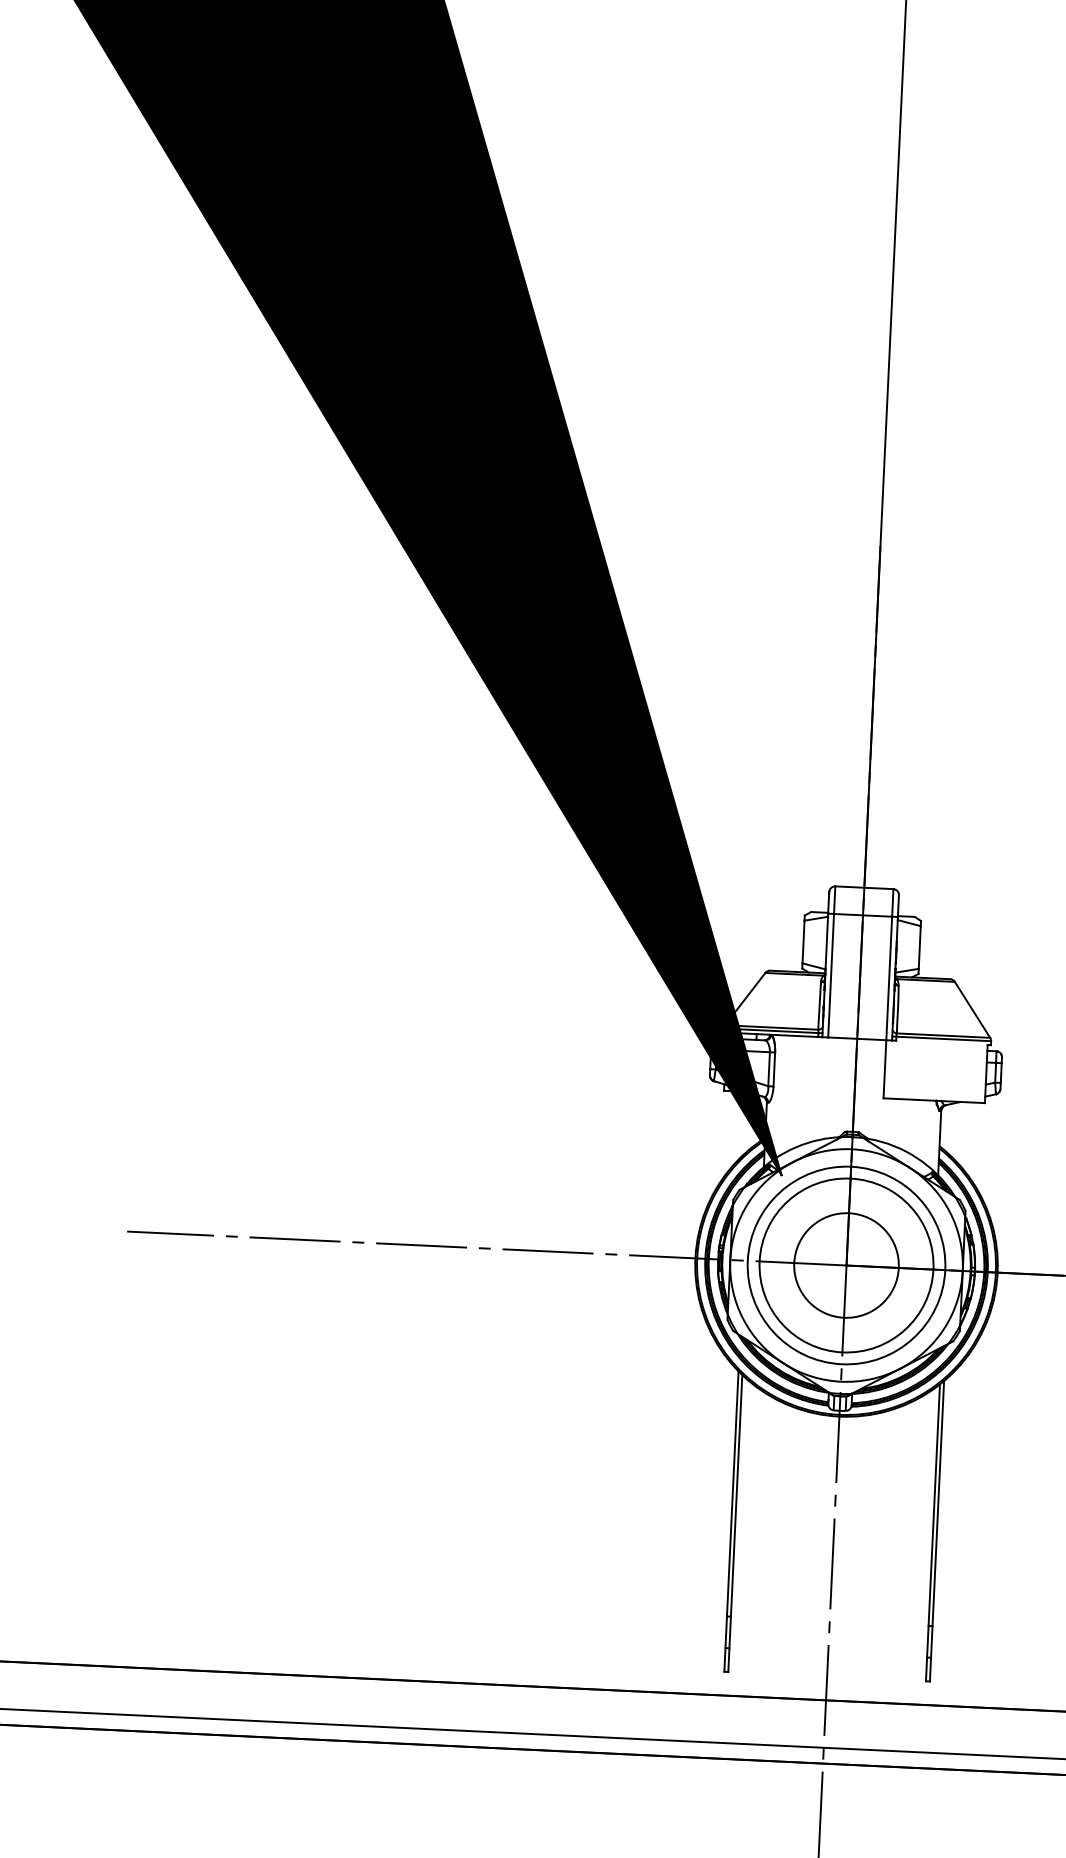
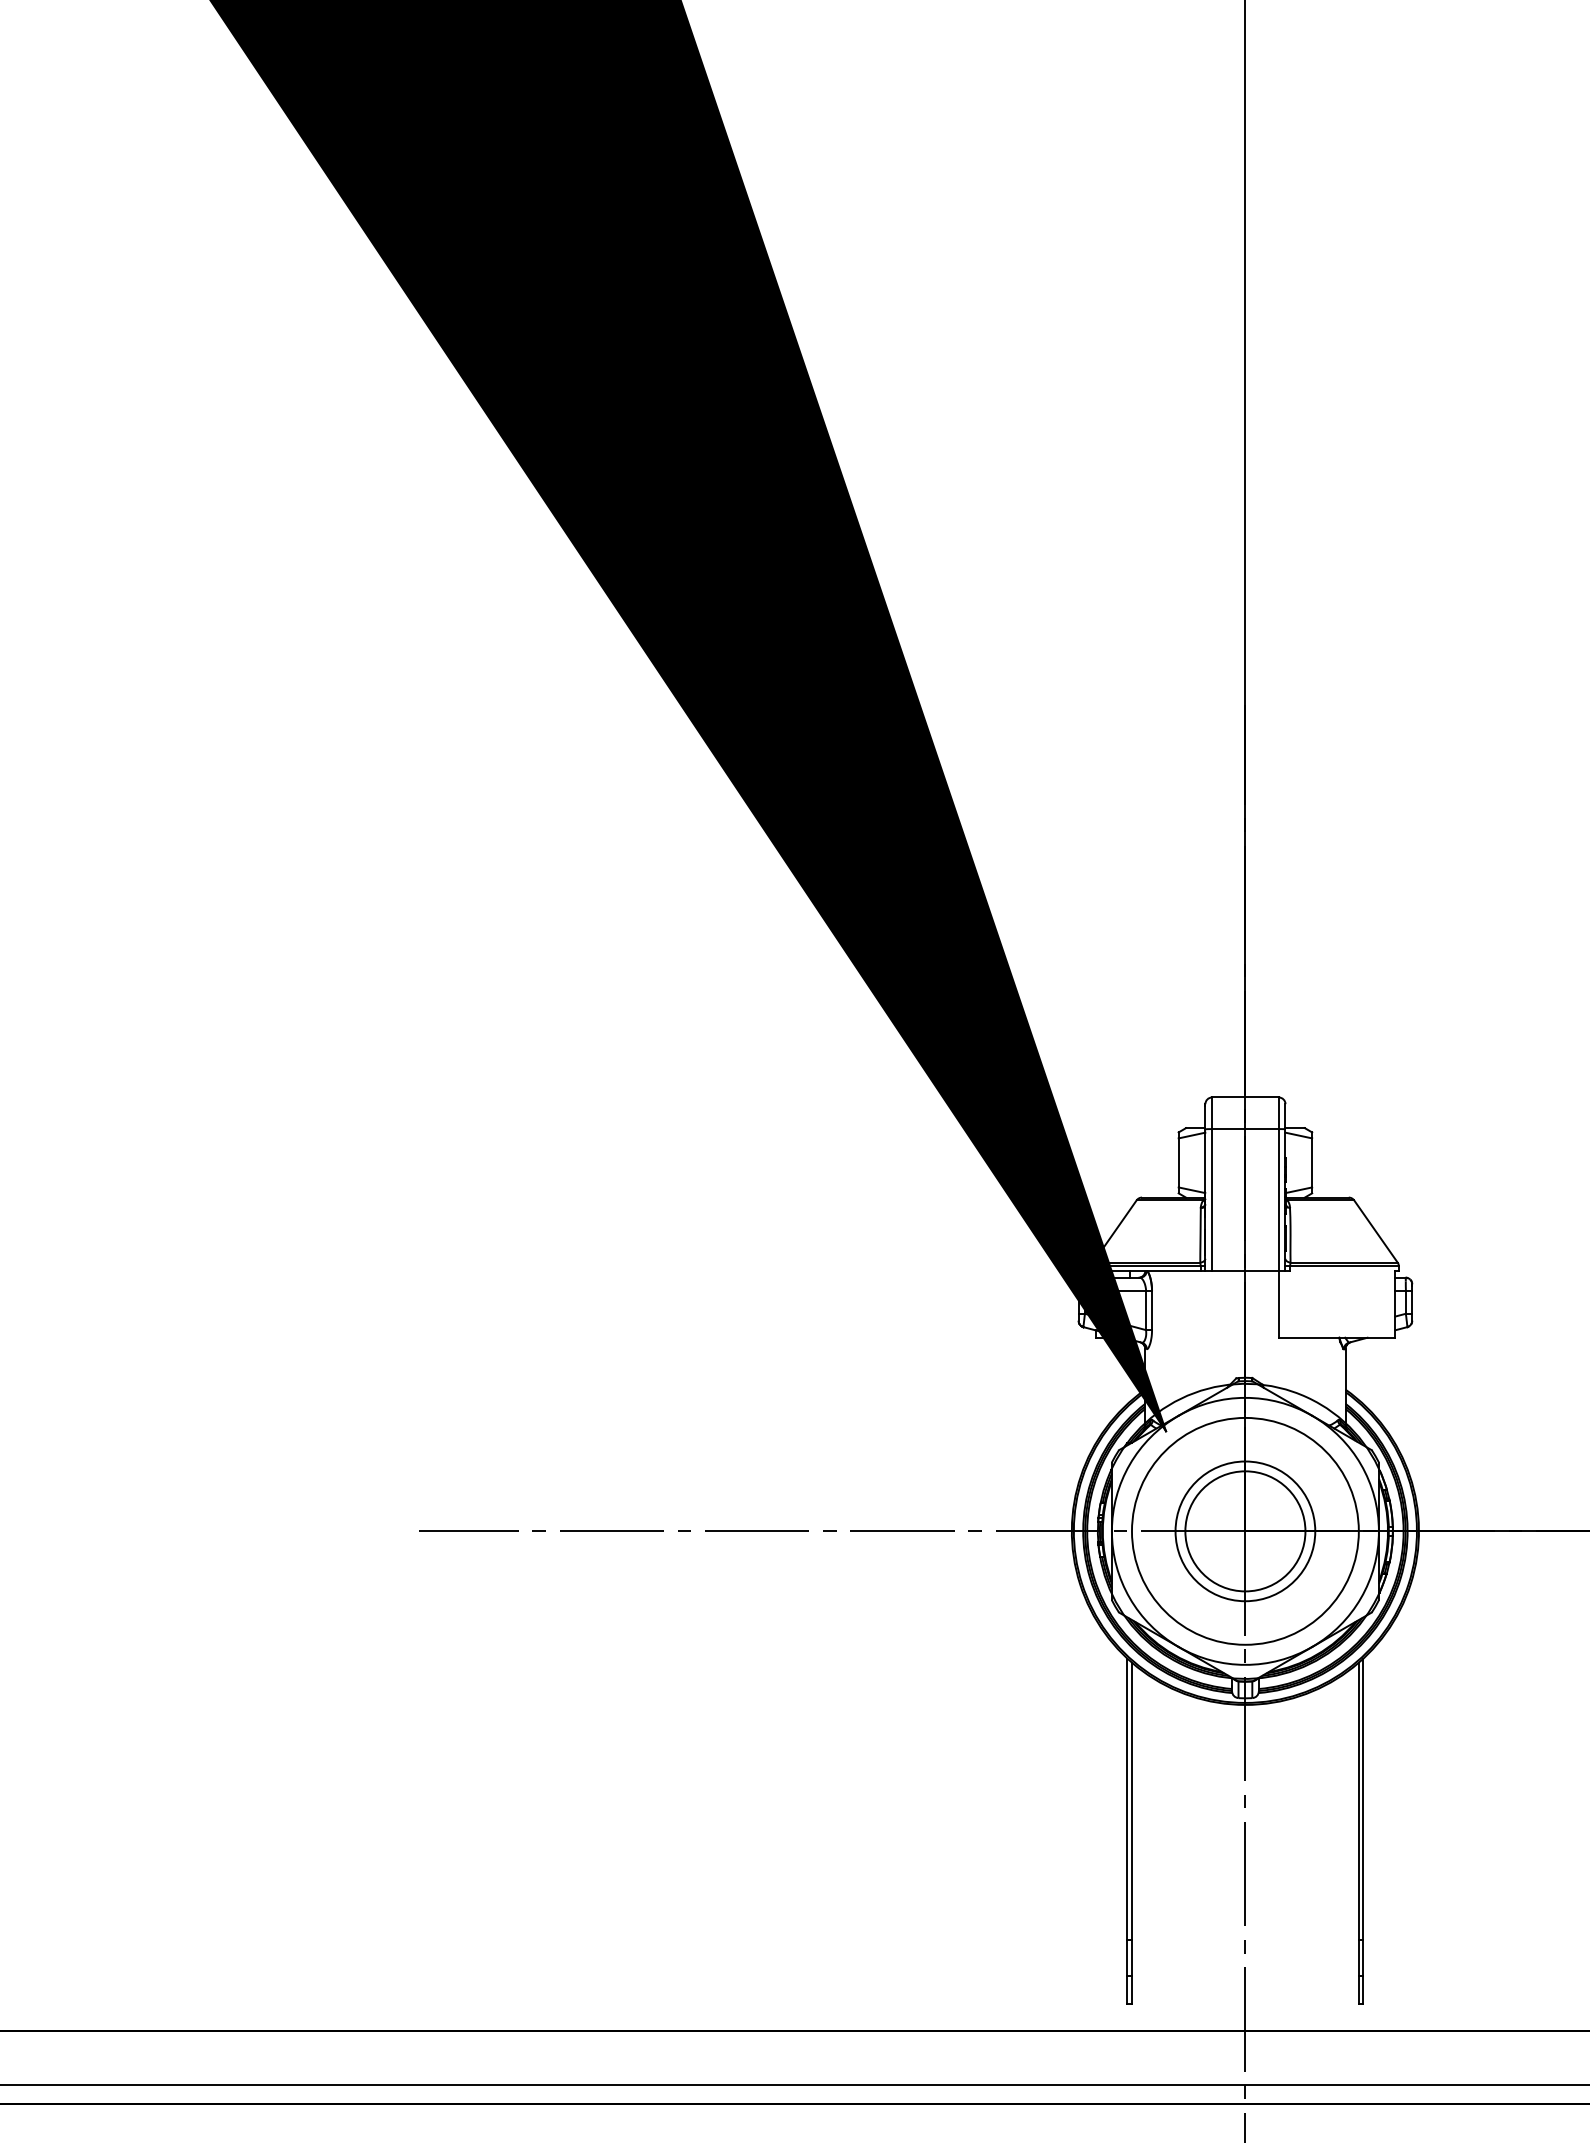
circle: (846, 1265) -> (1245, 1531), size x0.7

